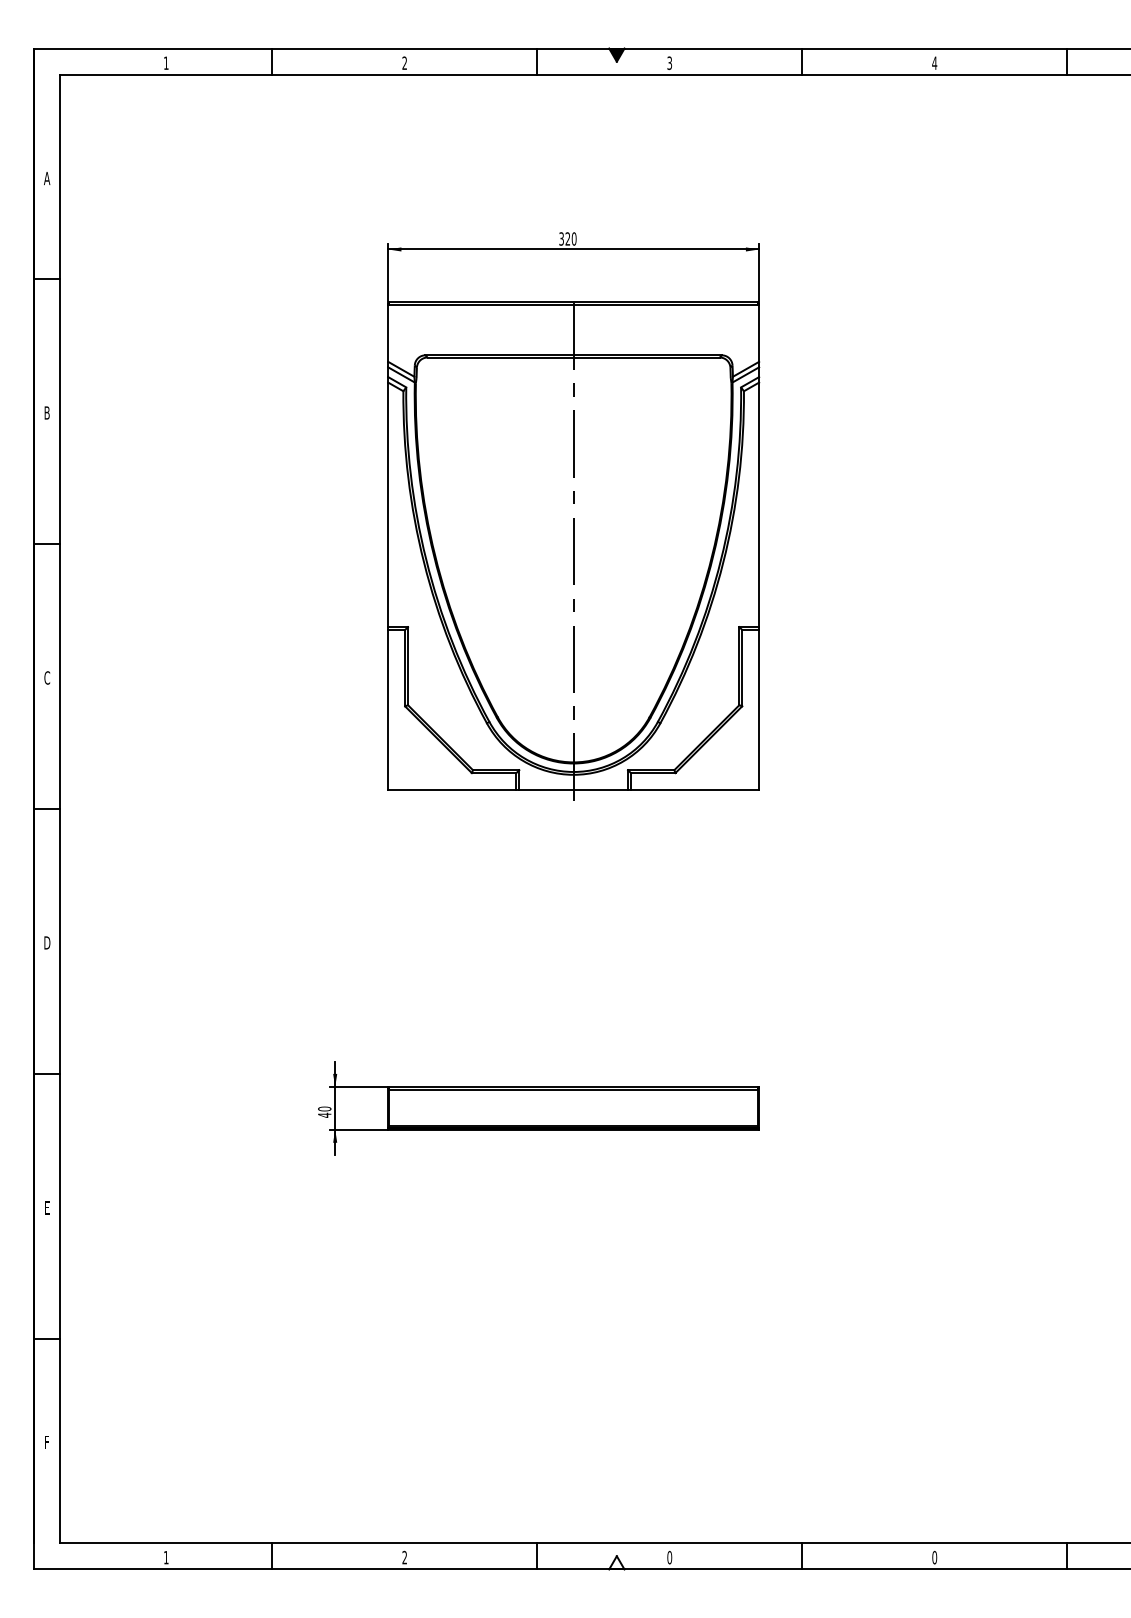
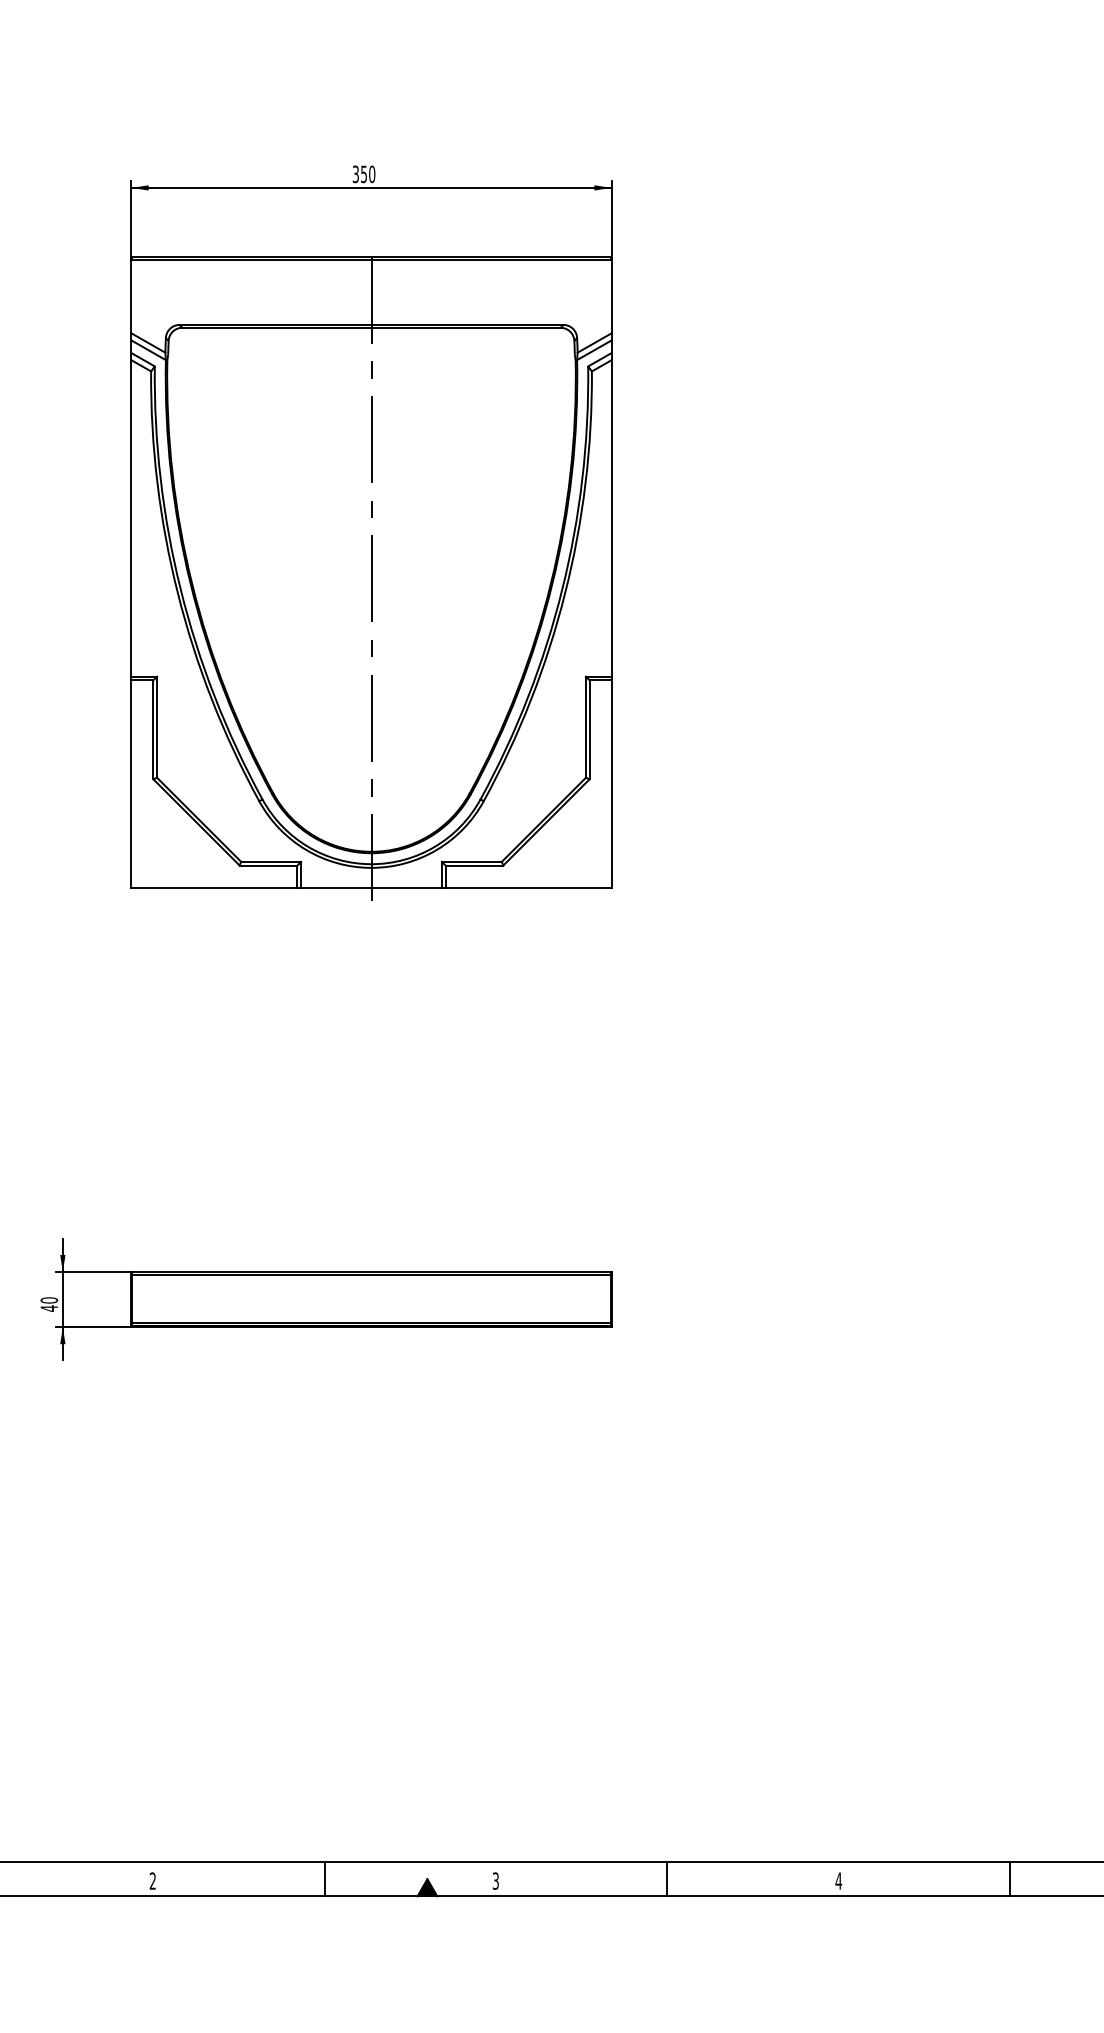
text: (567, 238) -> (363, 173), 320 -> 350
text: (669, 1557) -> (495, 1880), 0 -> 3
text: (934, 1557) -> (838, 1880), 0 -> 4
fill: (616, 1562) -> (426, 1887), added

